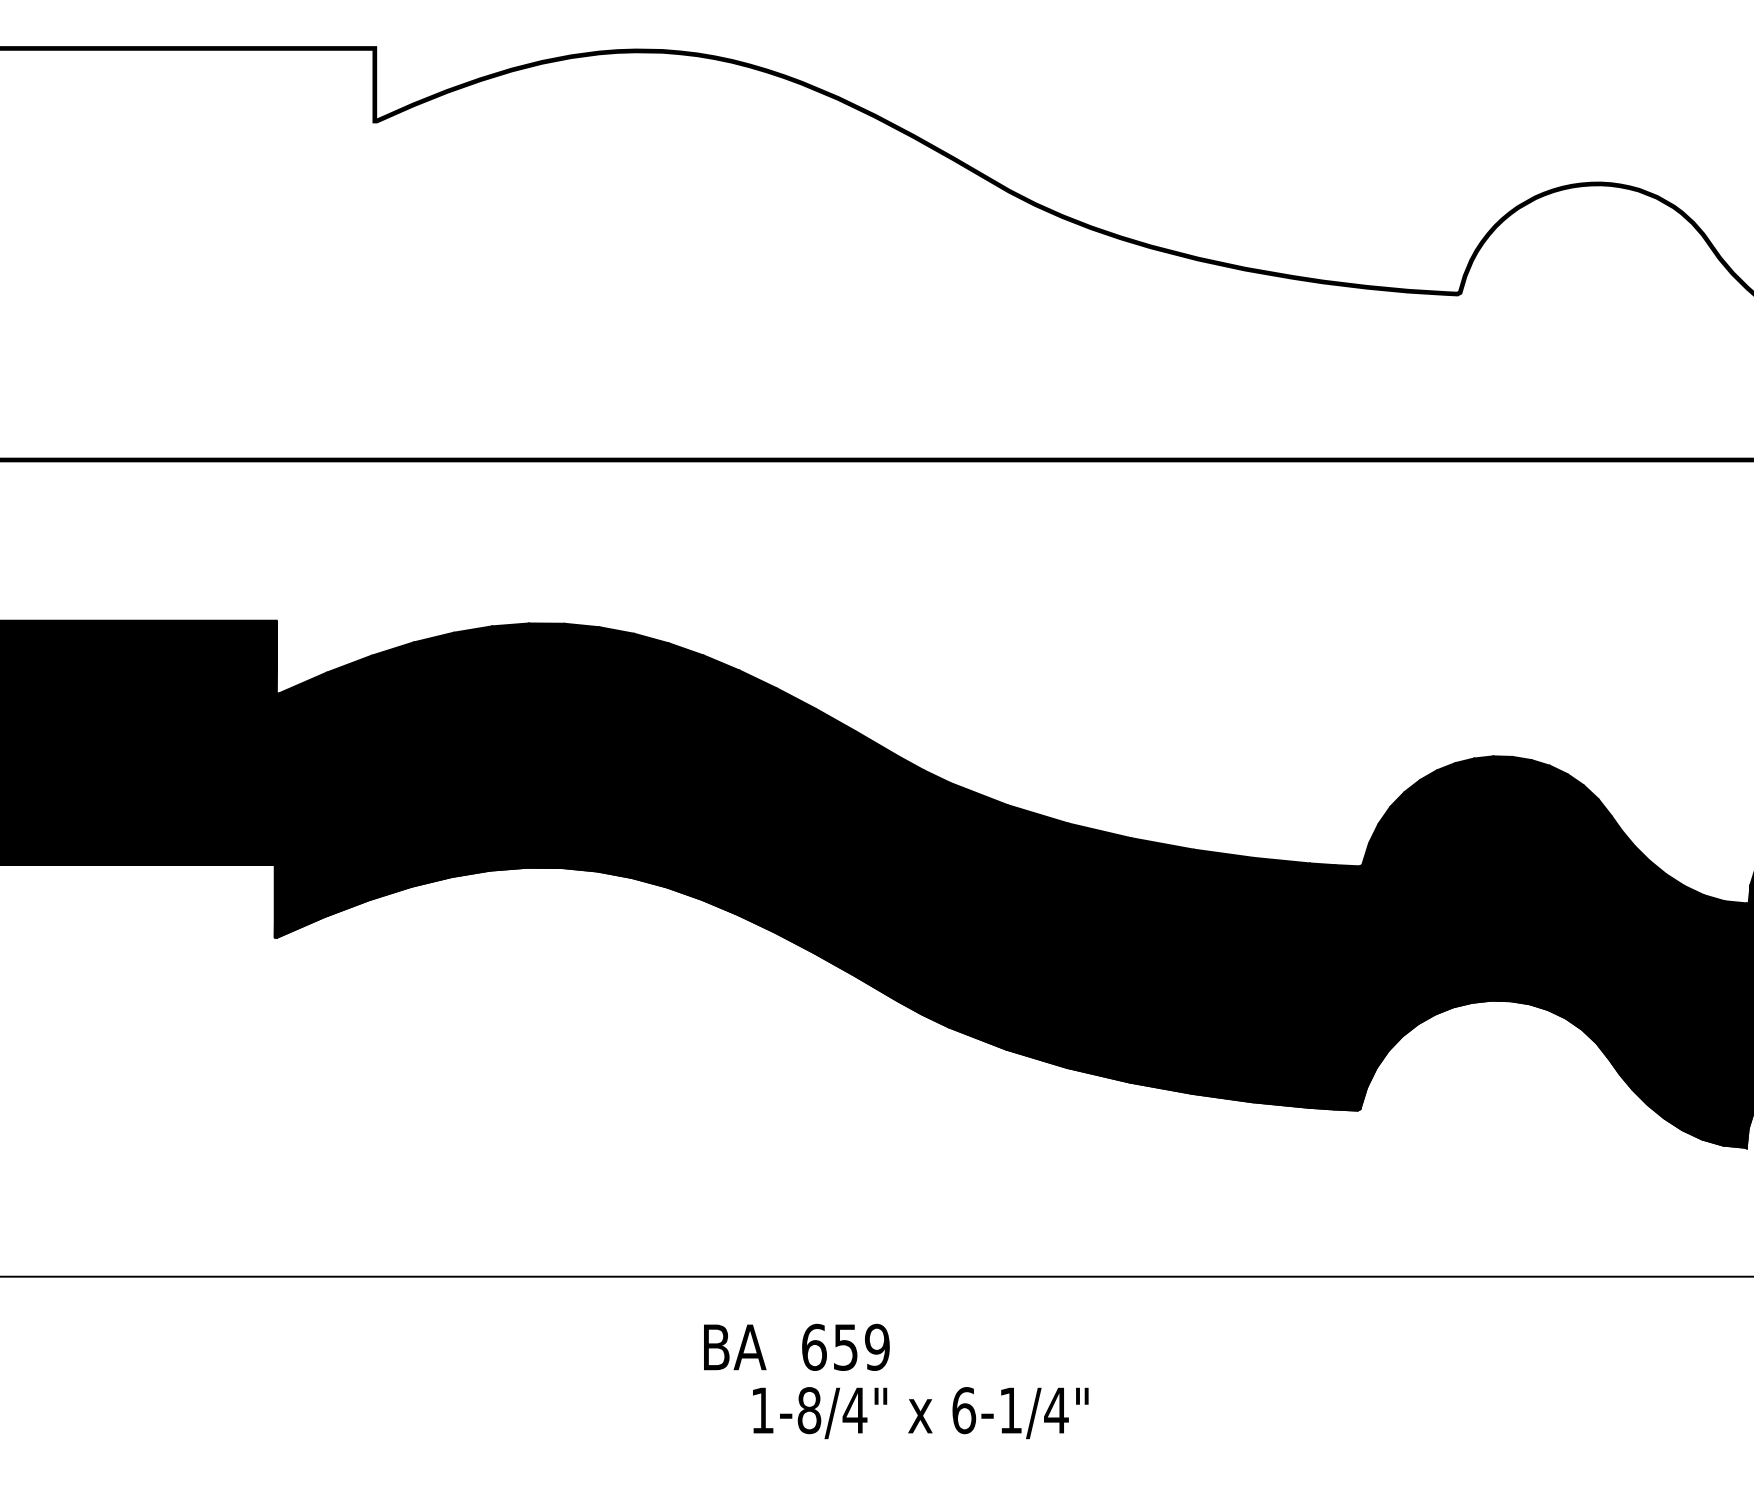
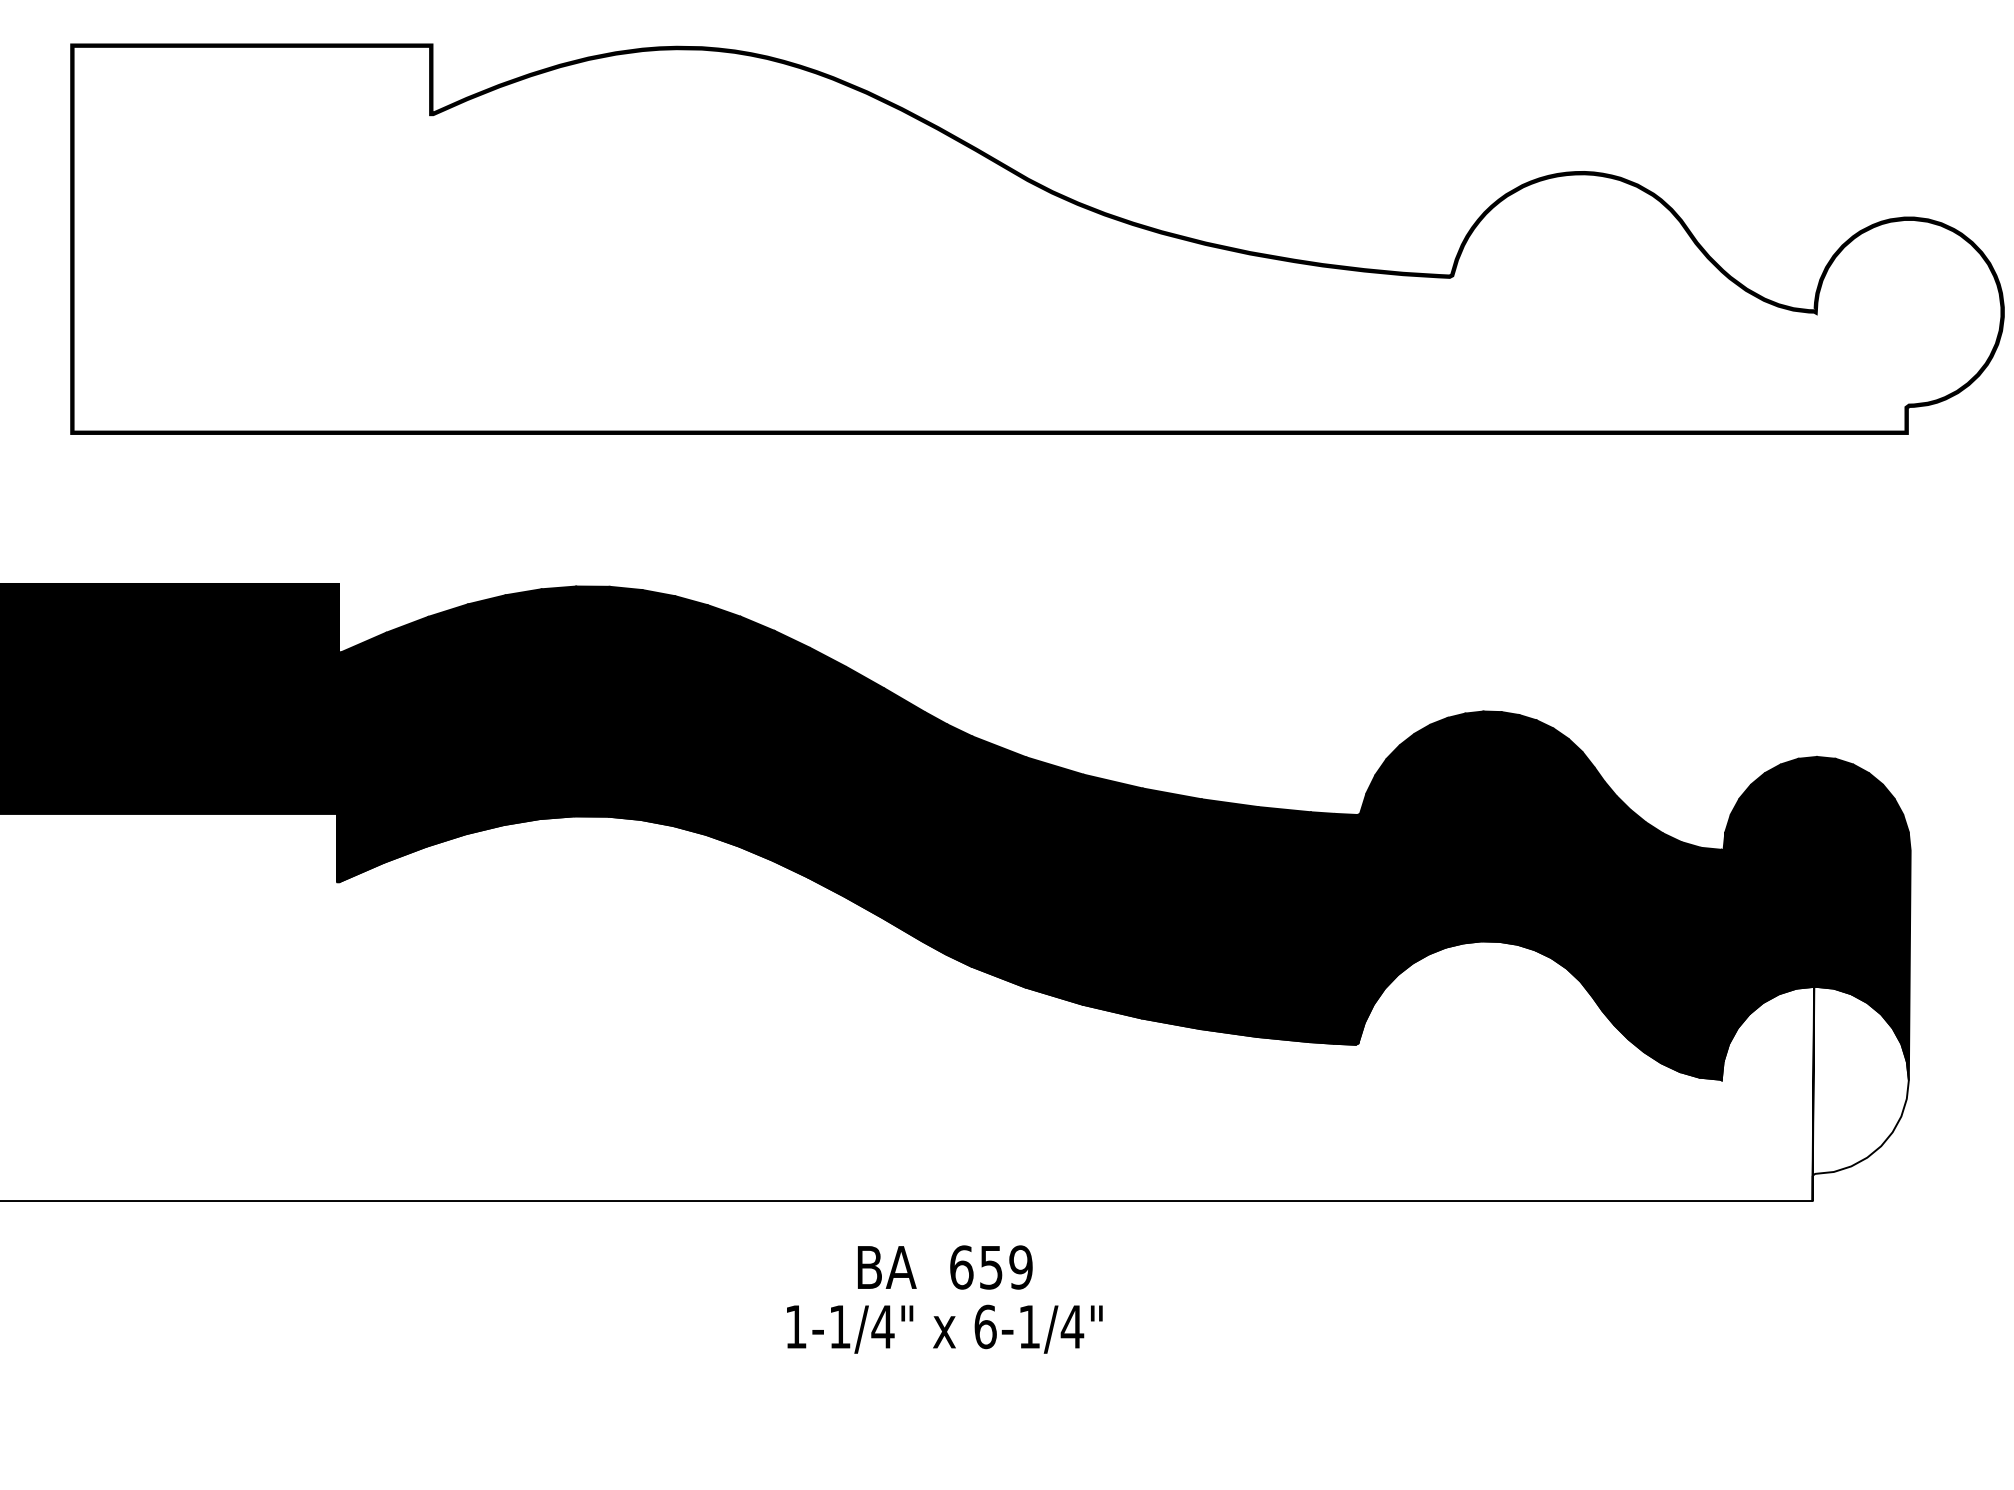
text: (797, 1347) -> (945, 1267), moved
text: (809, 1410) -> (840, 1326), 1-8/4" -> 1-1/4"

